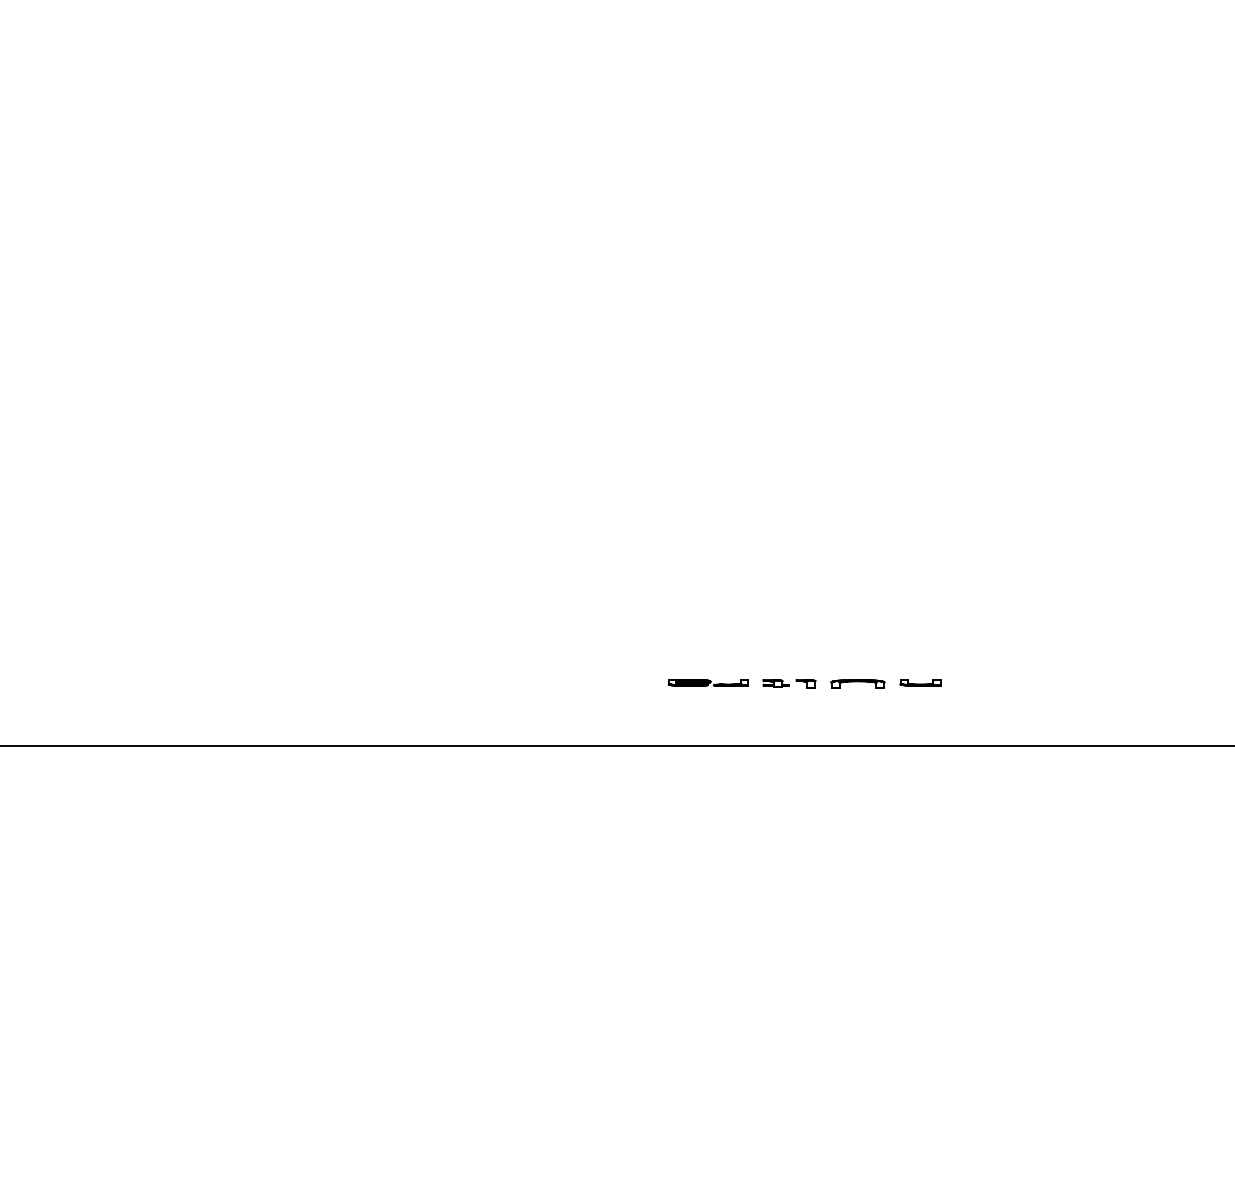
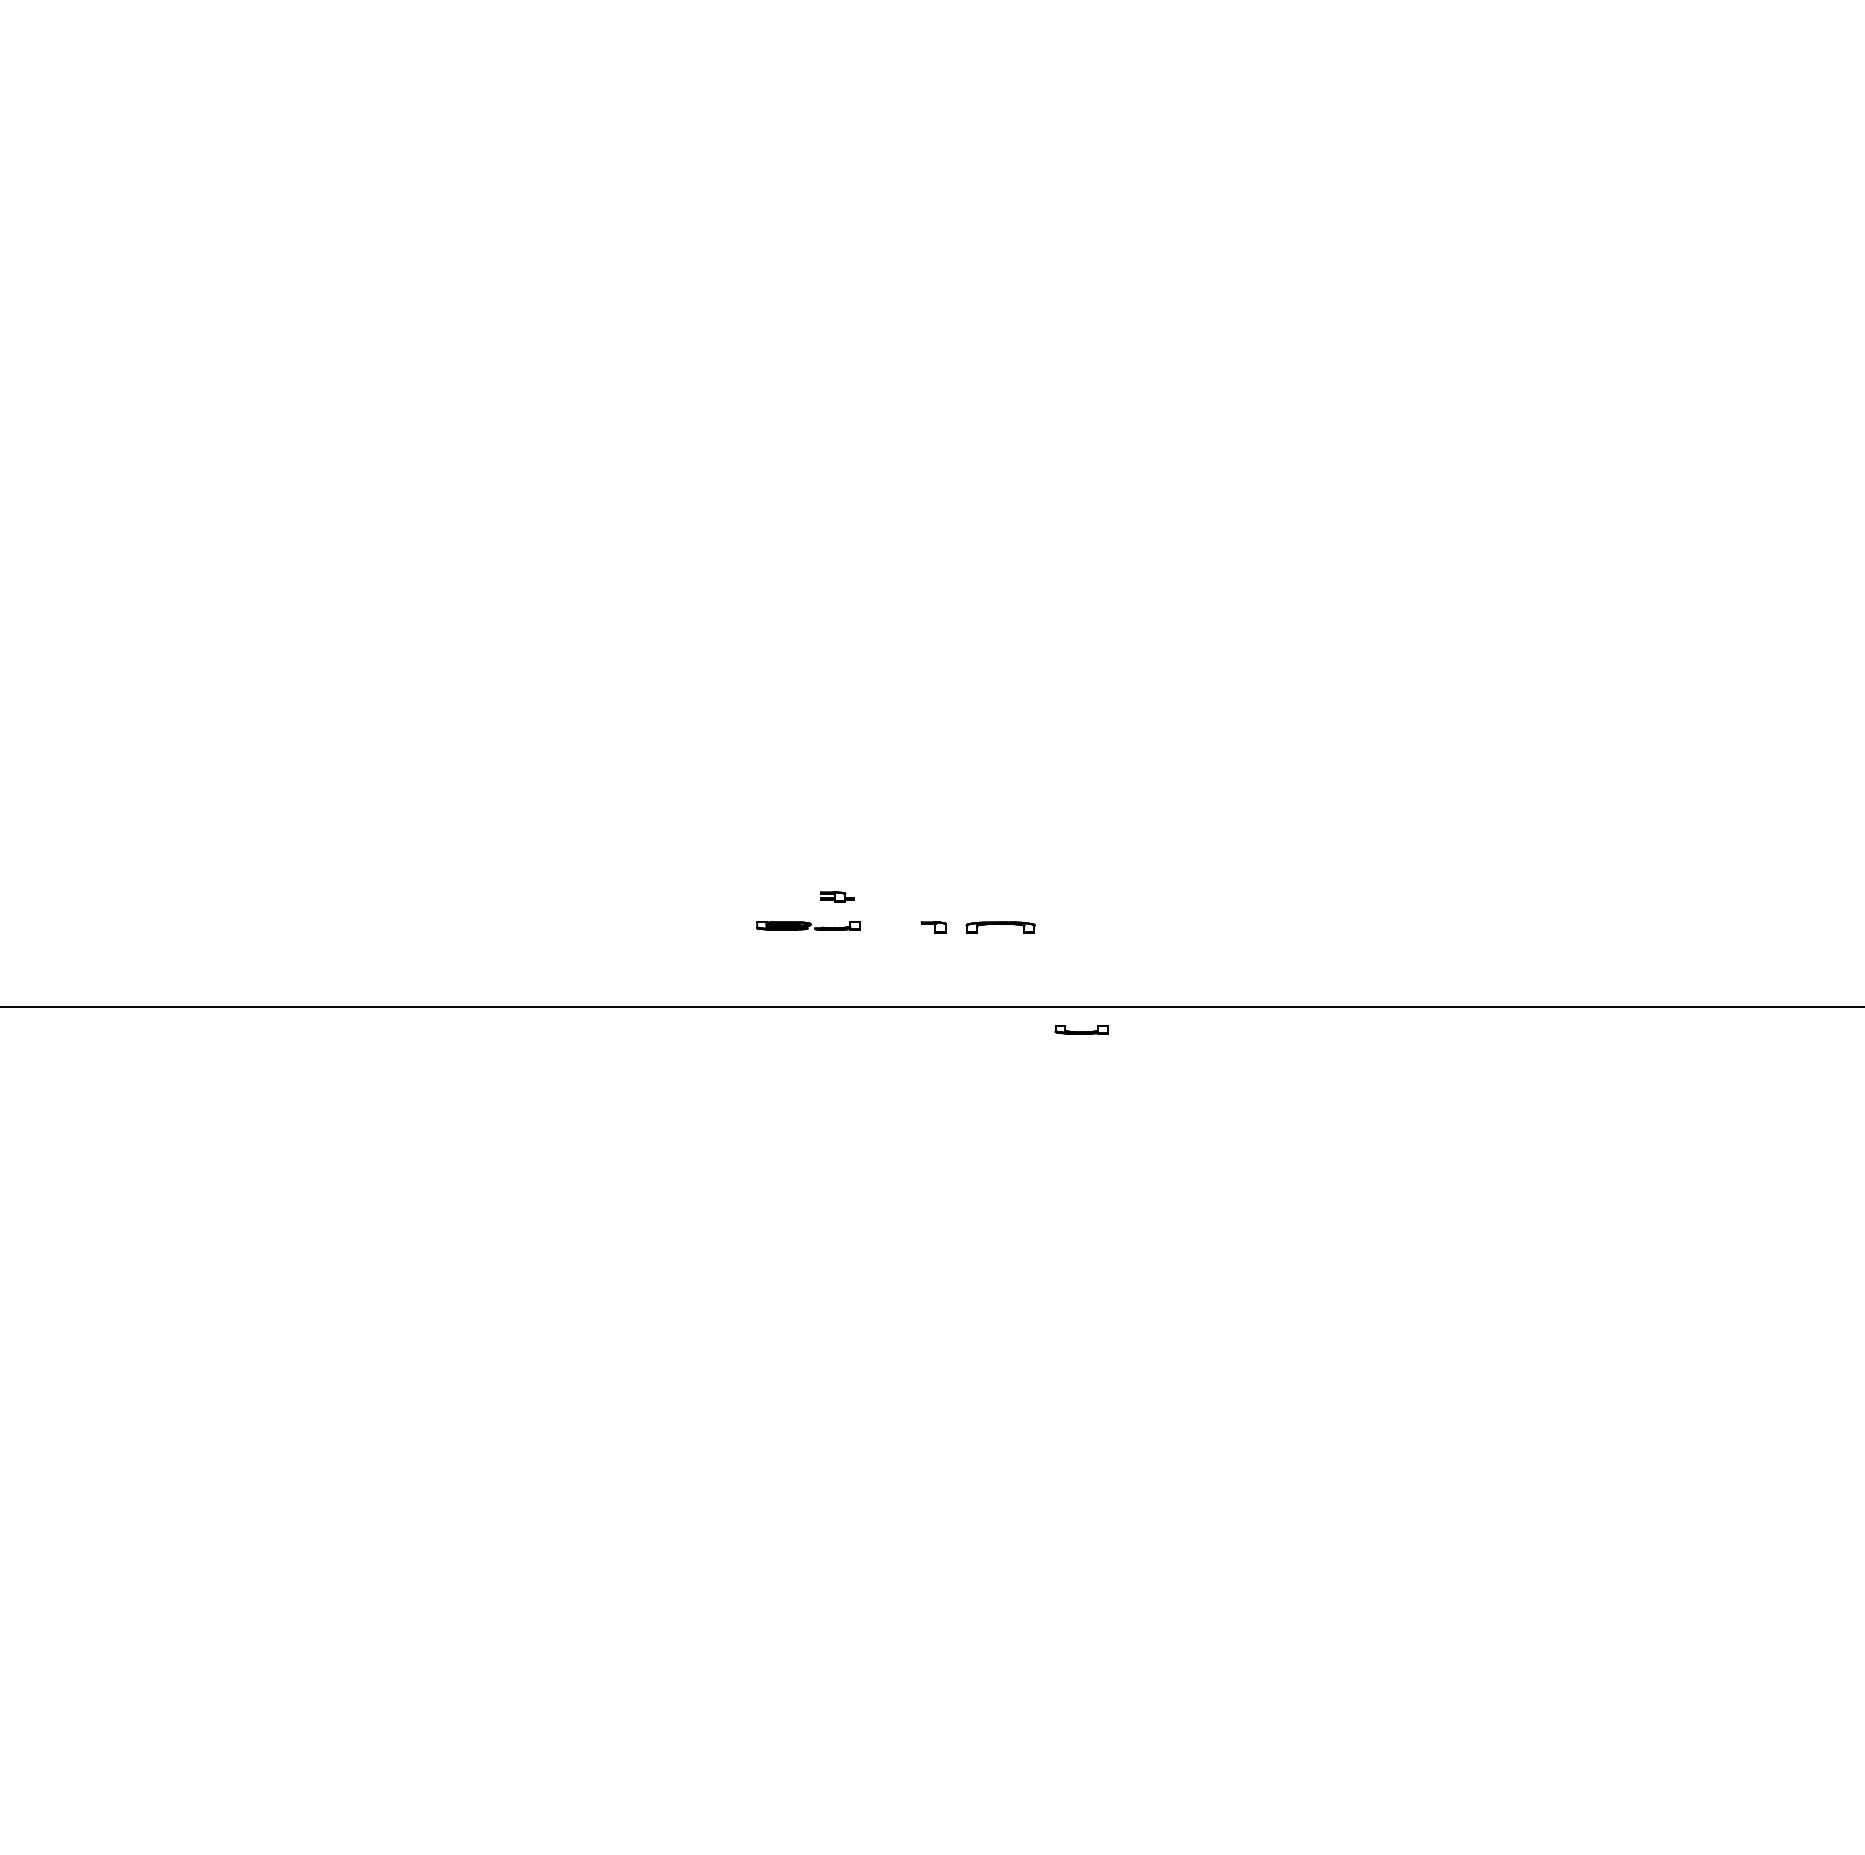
part: (920, 682) -> (1081, 1029), moved
part: (776, 683) -> (837, 896), moved

